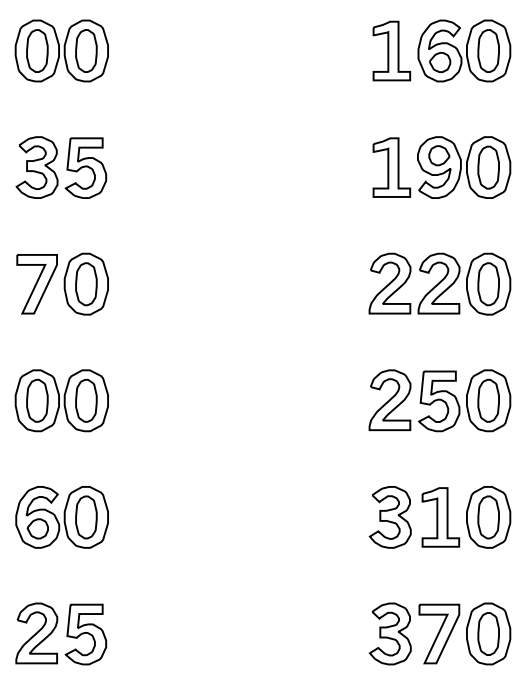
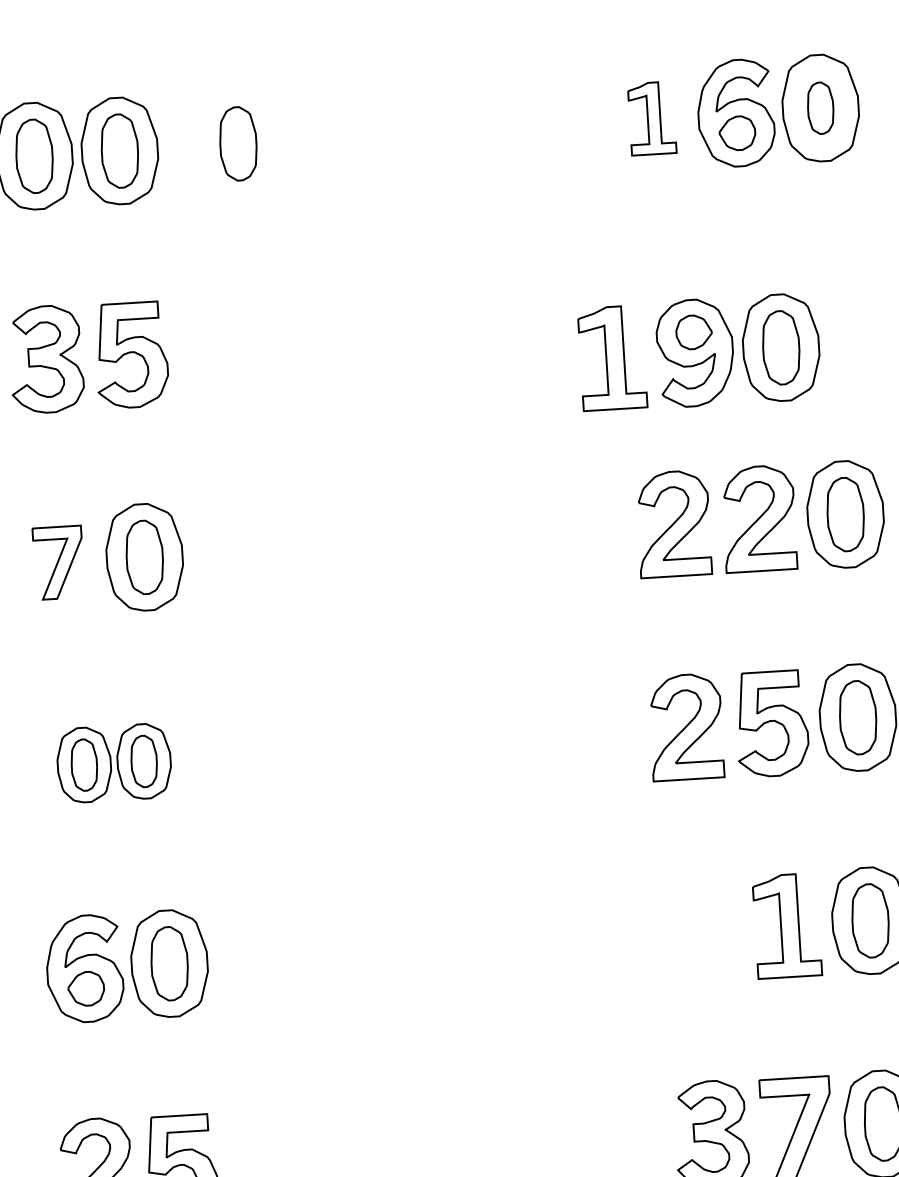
part: (154, 50) -> (238, 142), added
part: (391, 50) -> (651, 117), size x0.7
part: (488, 50) -> (820, 107), size x0.7
part: (441, 167) -> (699, 352), moved
part: (36, 284) -> (57, 563), size x0.7
part: (61, 400) -> (113, 762), size x0.7
part: (389, 517) -> (697, 931), removed

